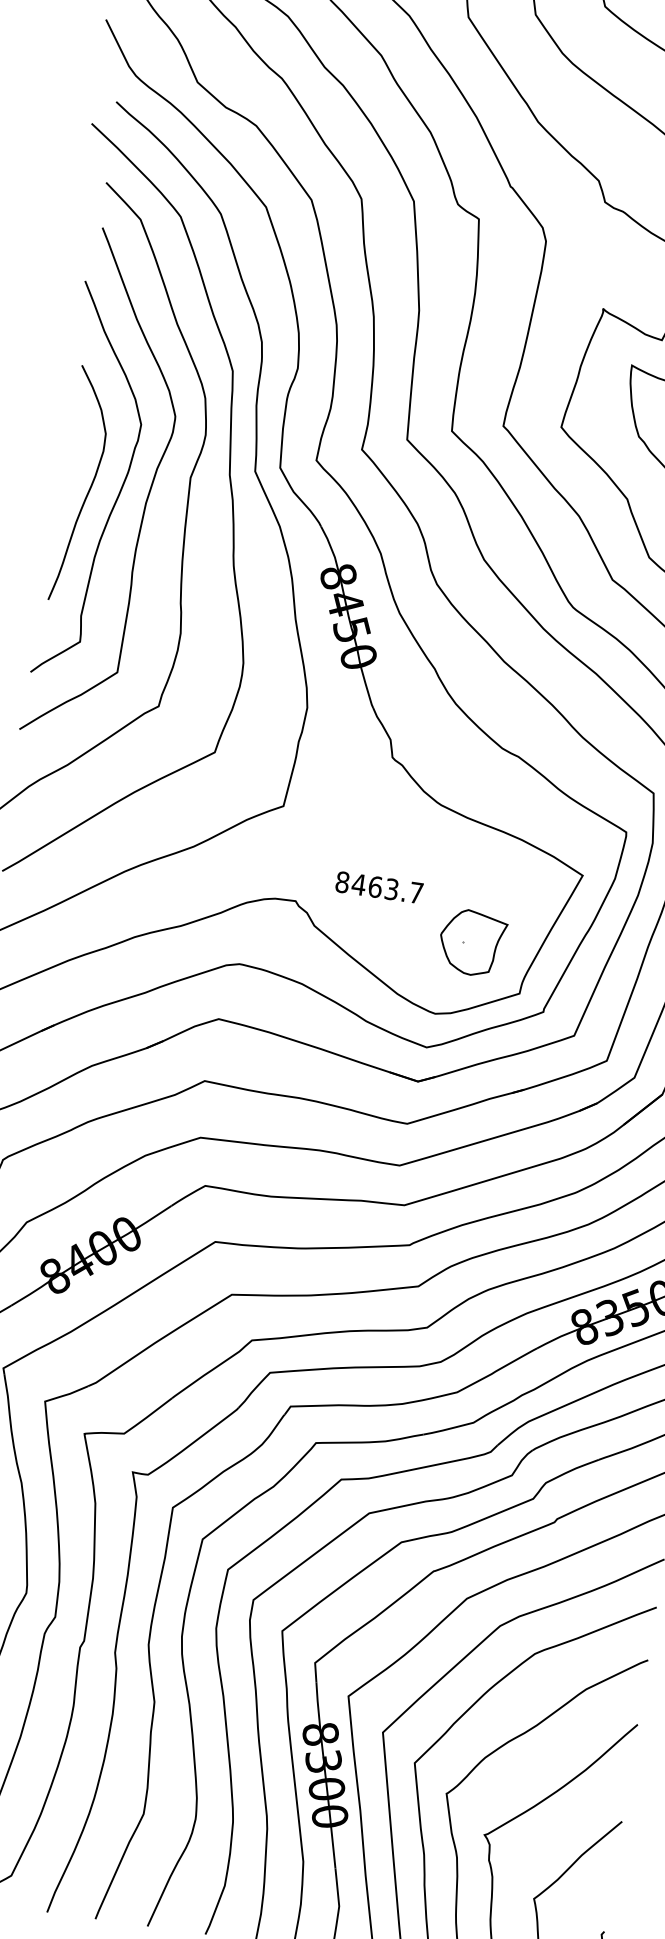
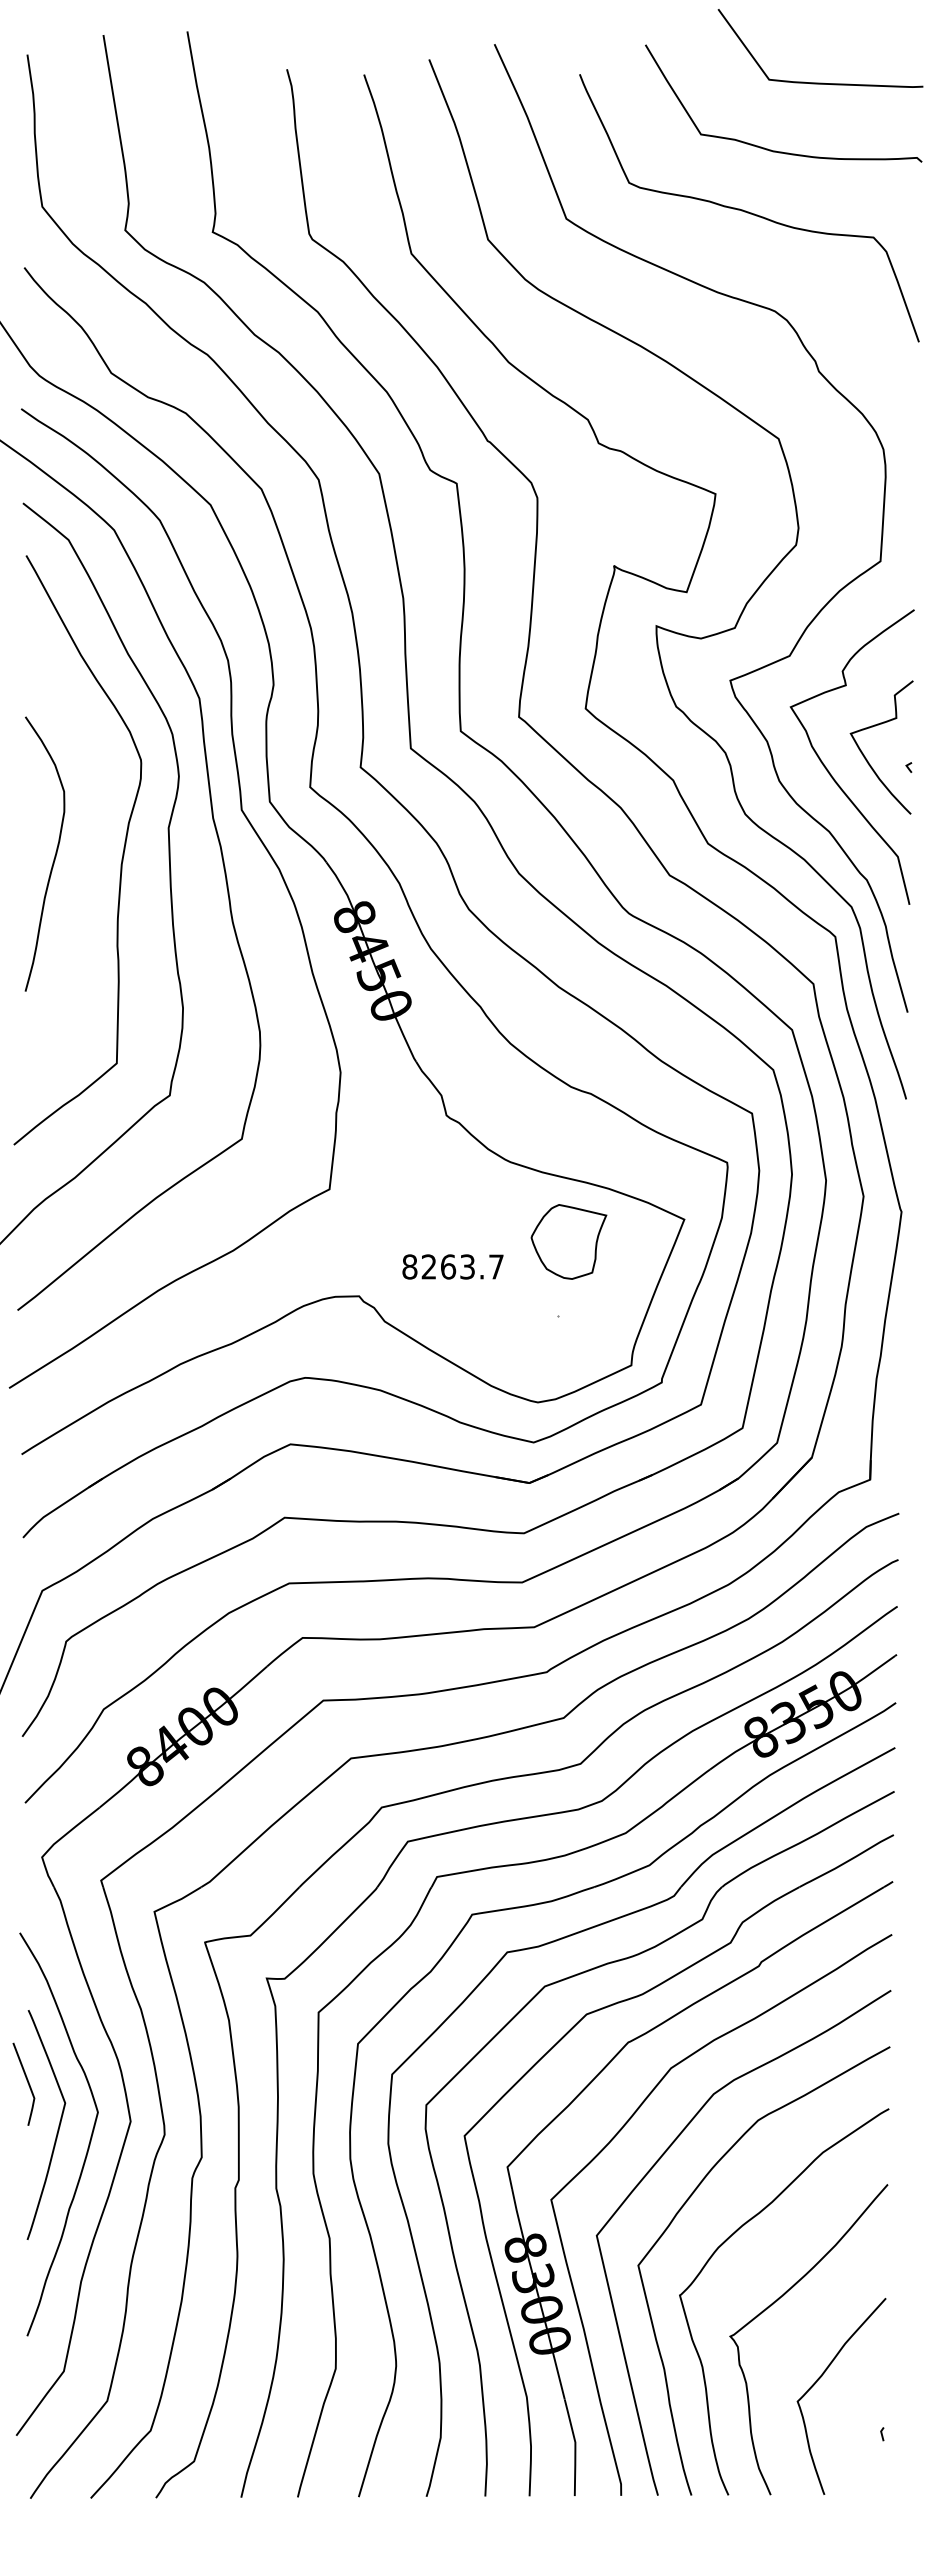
curve: (119, 490) -> (89, 854), removed
text: (359, 884) -> (429, 1266), 8463.7 -> 8263.7
part: (472, 942) -> (568, 1241), moved

